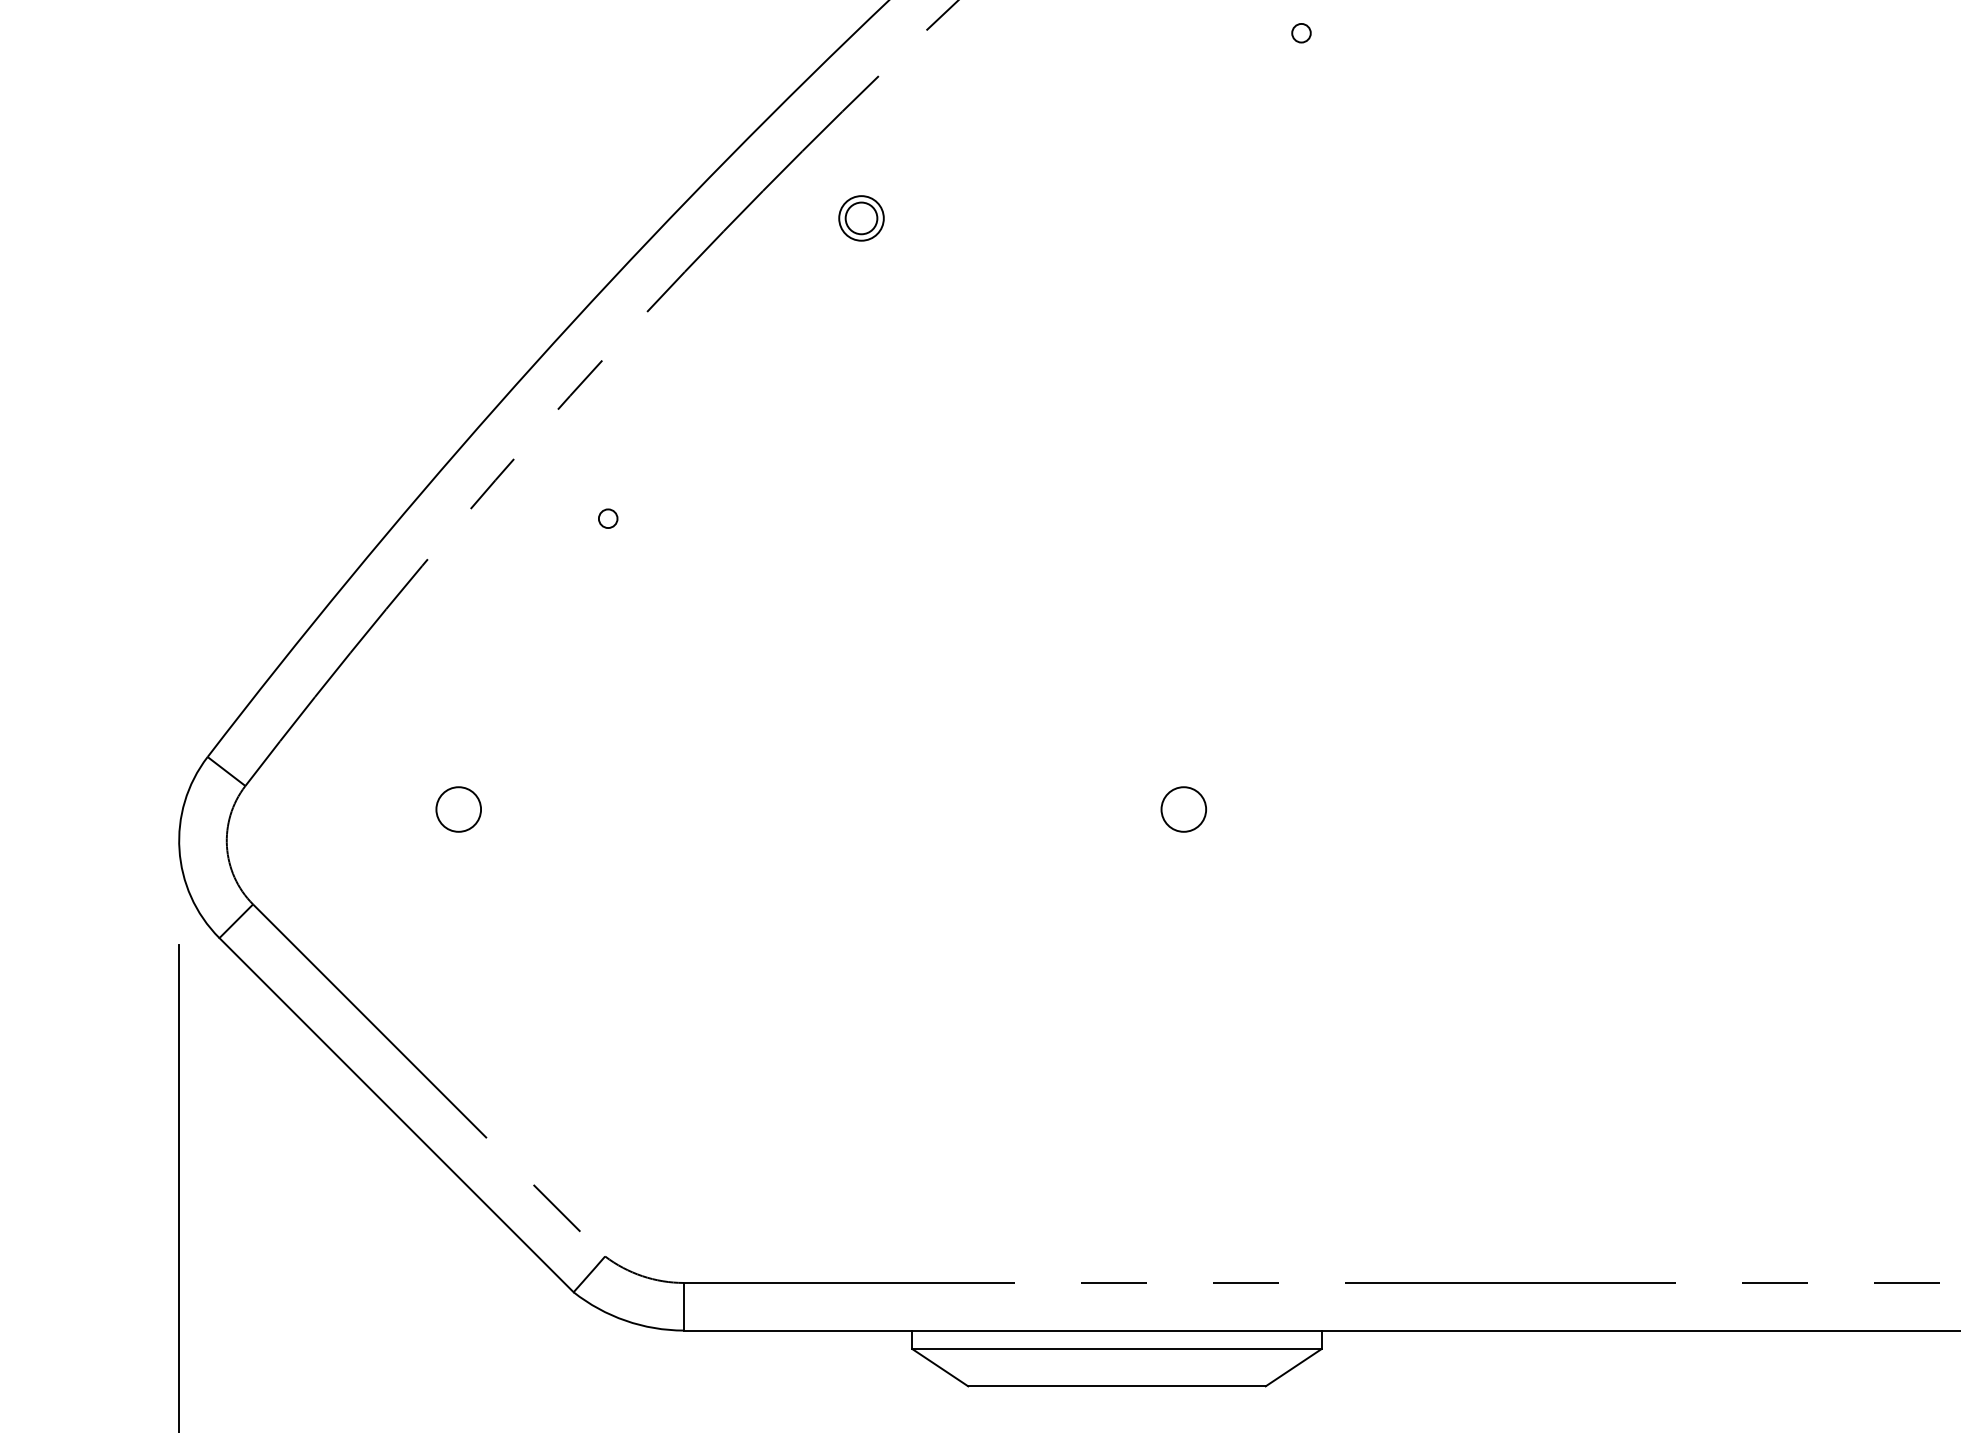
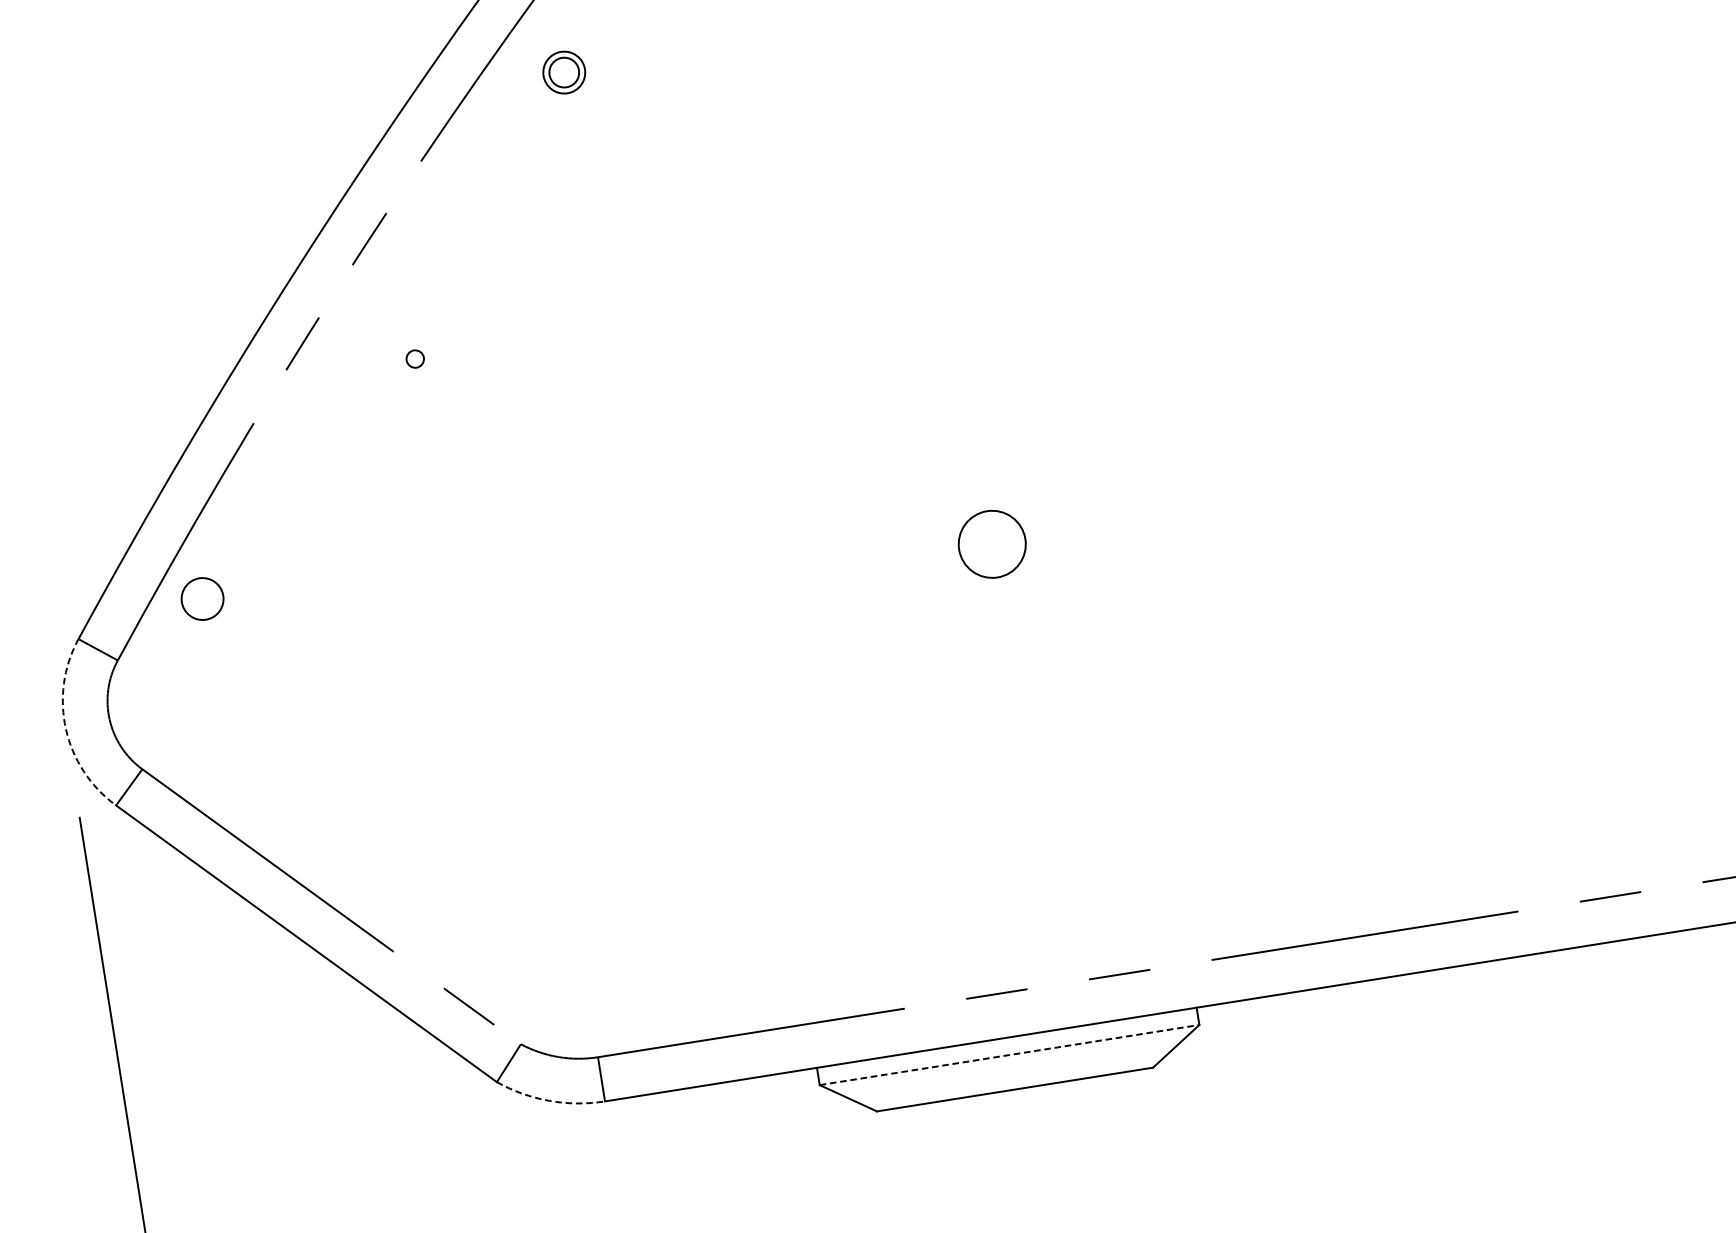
part: (861, 218) -> (564, 72), moved
circle: (458, 809) -> (202, 599), moved
circle: (1183, 809) -> (991, 544), size x1.6
arc: (179, 849) -> (65, 729), solid -> dashed
arc: (625, 1320) -> (549, 1100), solid -> dashed
line: (1116, 1349) -> (1009, 1055), solid -> dashed

